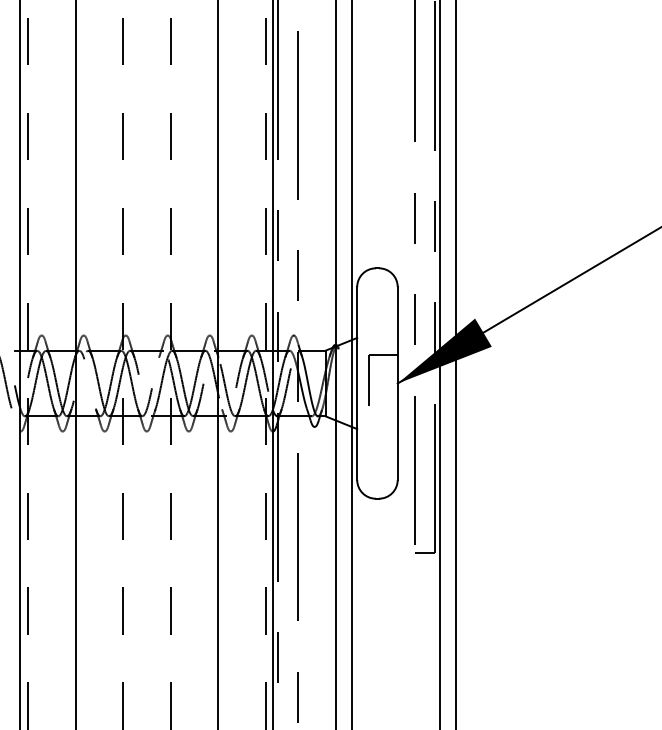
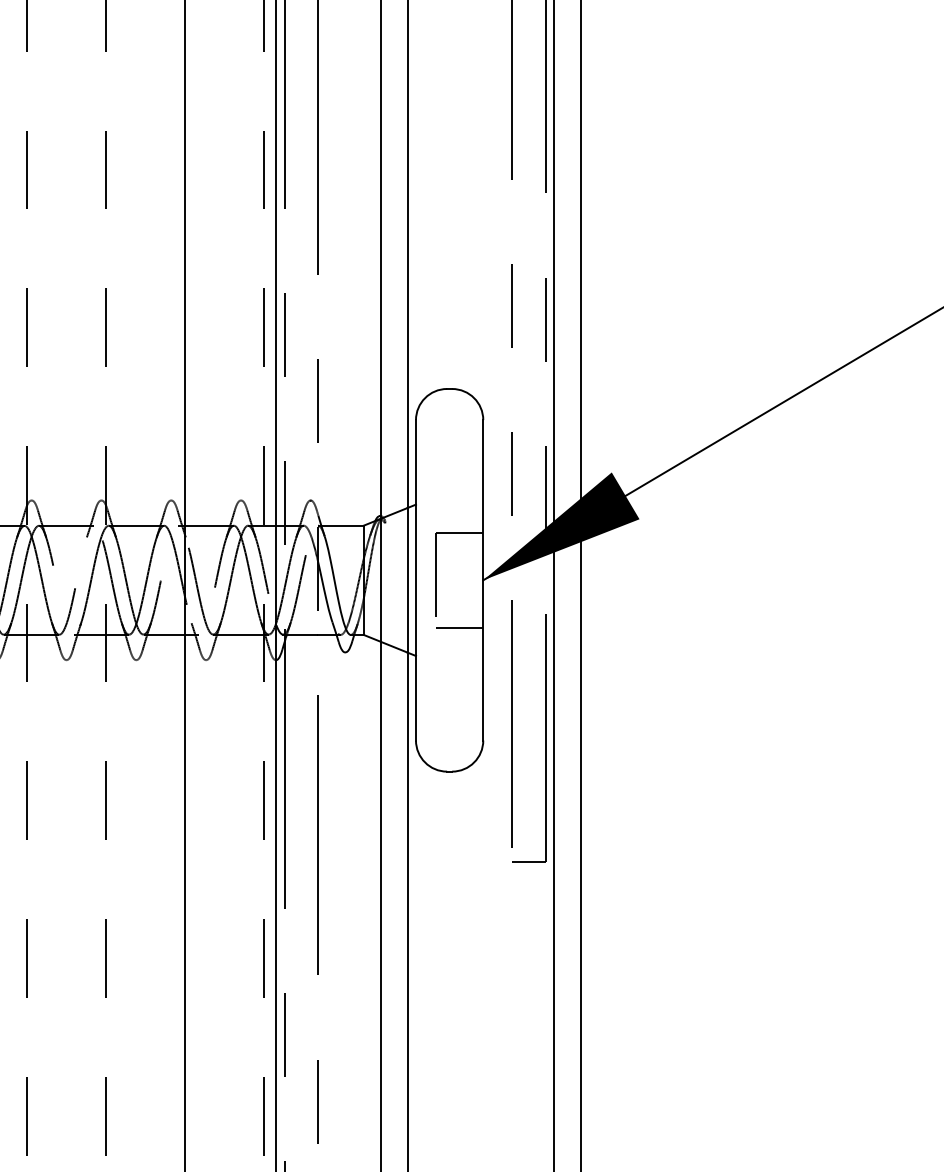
line: (383, 412) -> (459, 628), added

